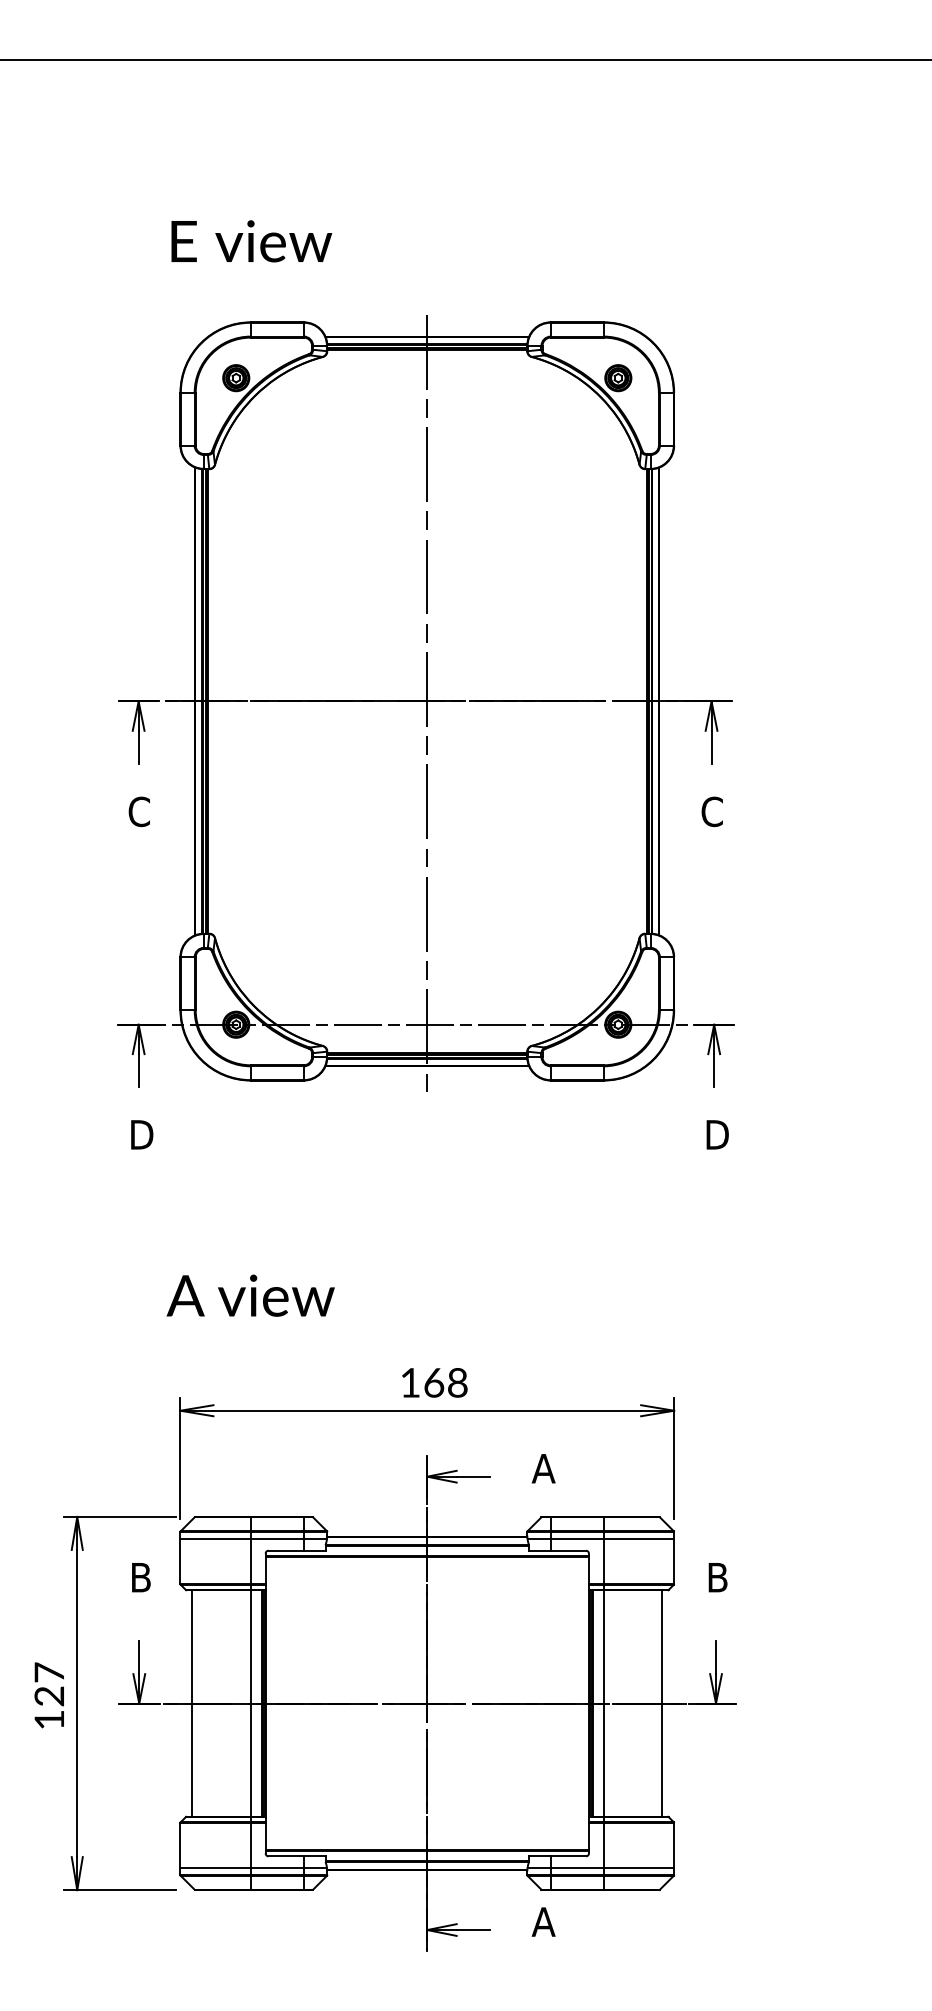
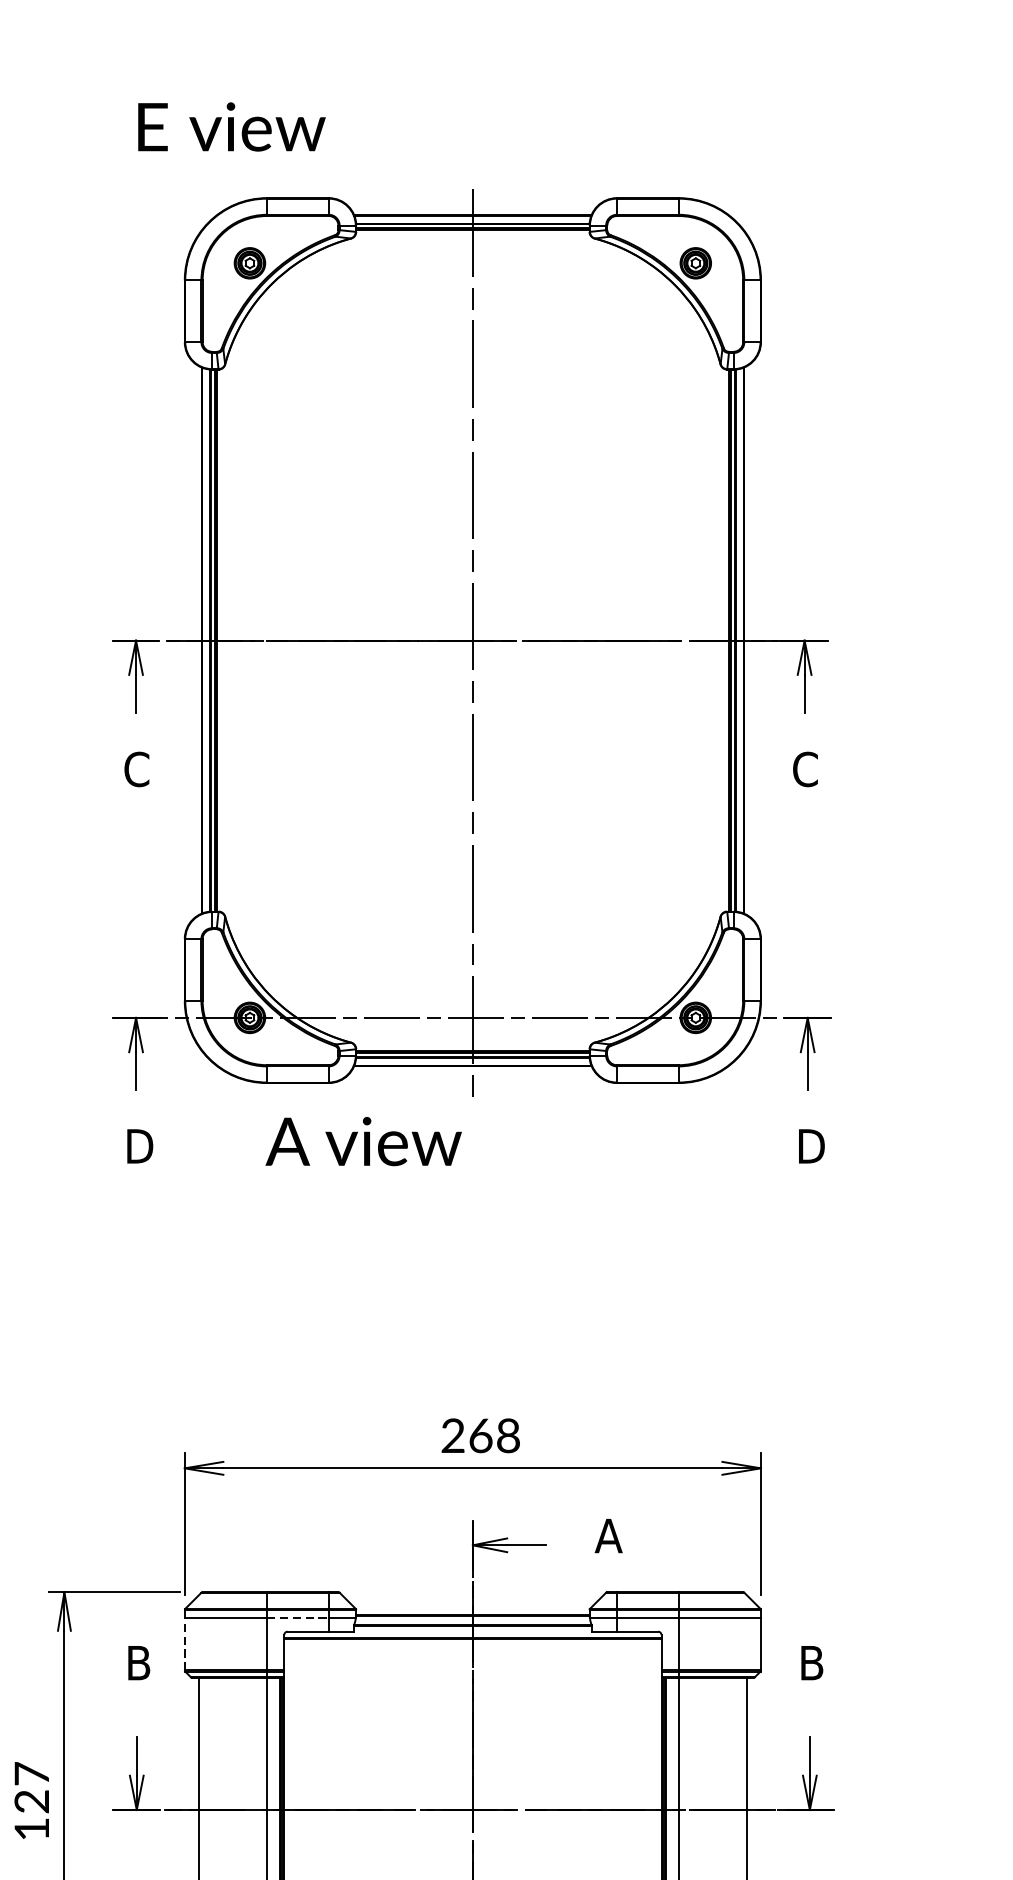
text: (251, 241) -> (231, 127), moved
text: (250, 1295) -> (363, 1141), moved
text: (409, 1382) -> (452, 1435), 168 -> 268
line: (277, 1538) -> (298, 1617), solid -> dashed
line: (180, 1560) -> (184, 1643), solid -> dashed

